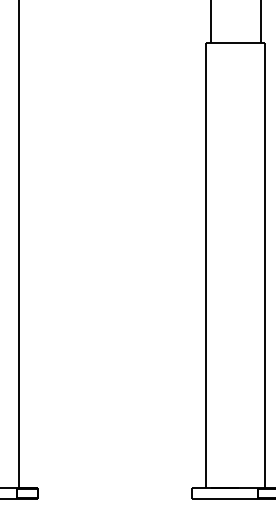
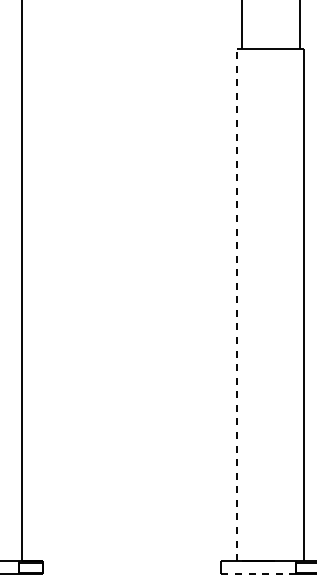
line: (206, 264) -> (237, 304), solid -> dashed
line: (224, 499) -> (258, 574), solid -> dashed

